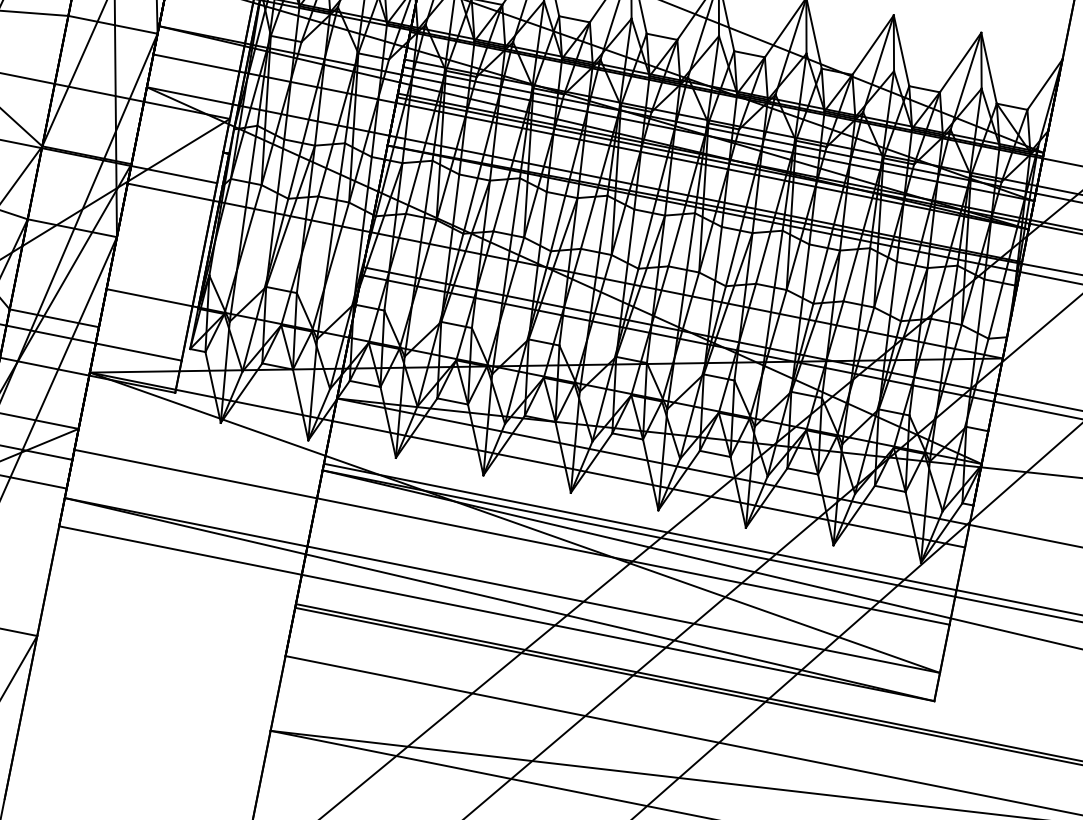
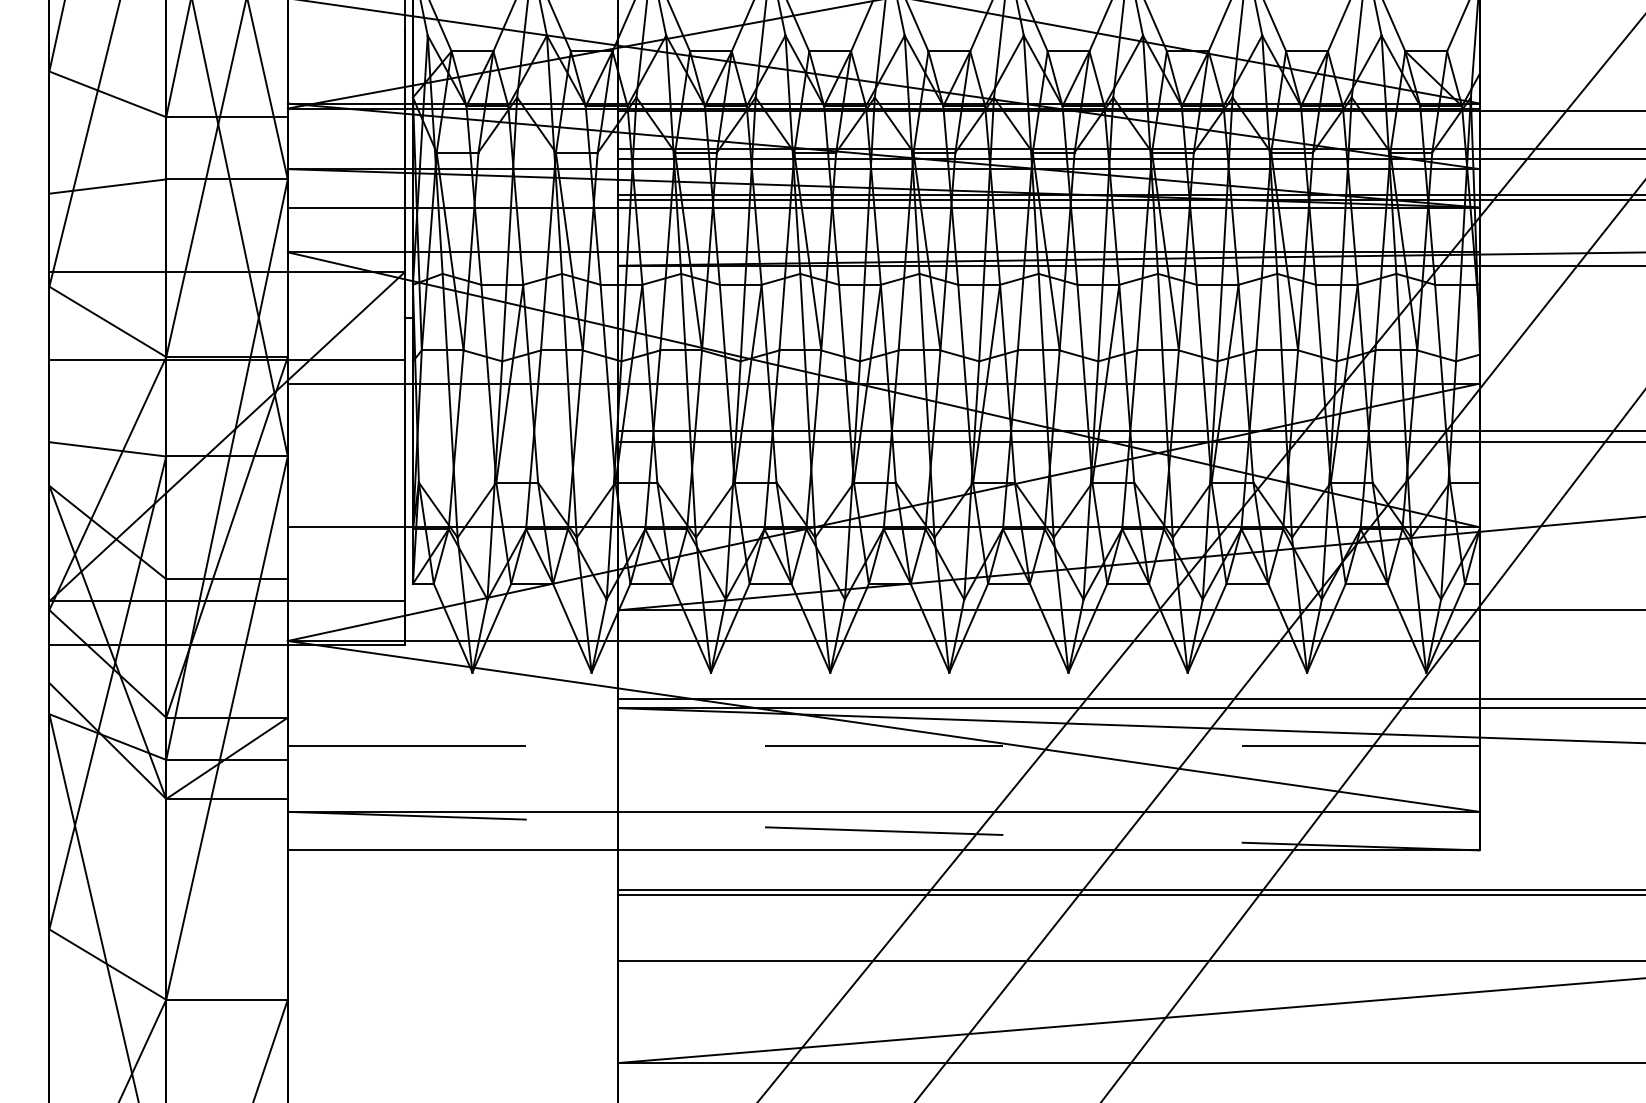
line: (511, 537) -> (883, 746), solid -> dashed
line: (499, 599) -> (883, 831), solid -> dashed

